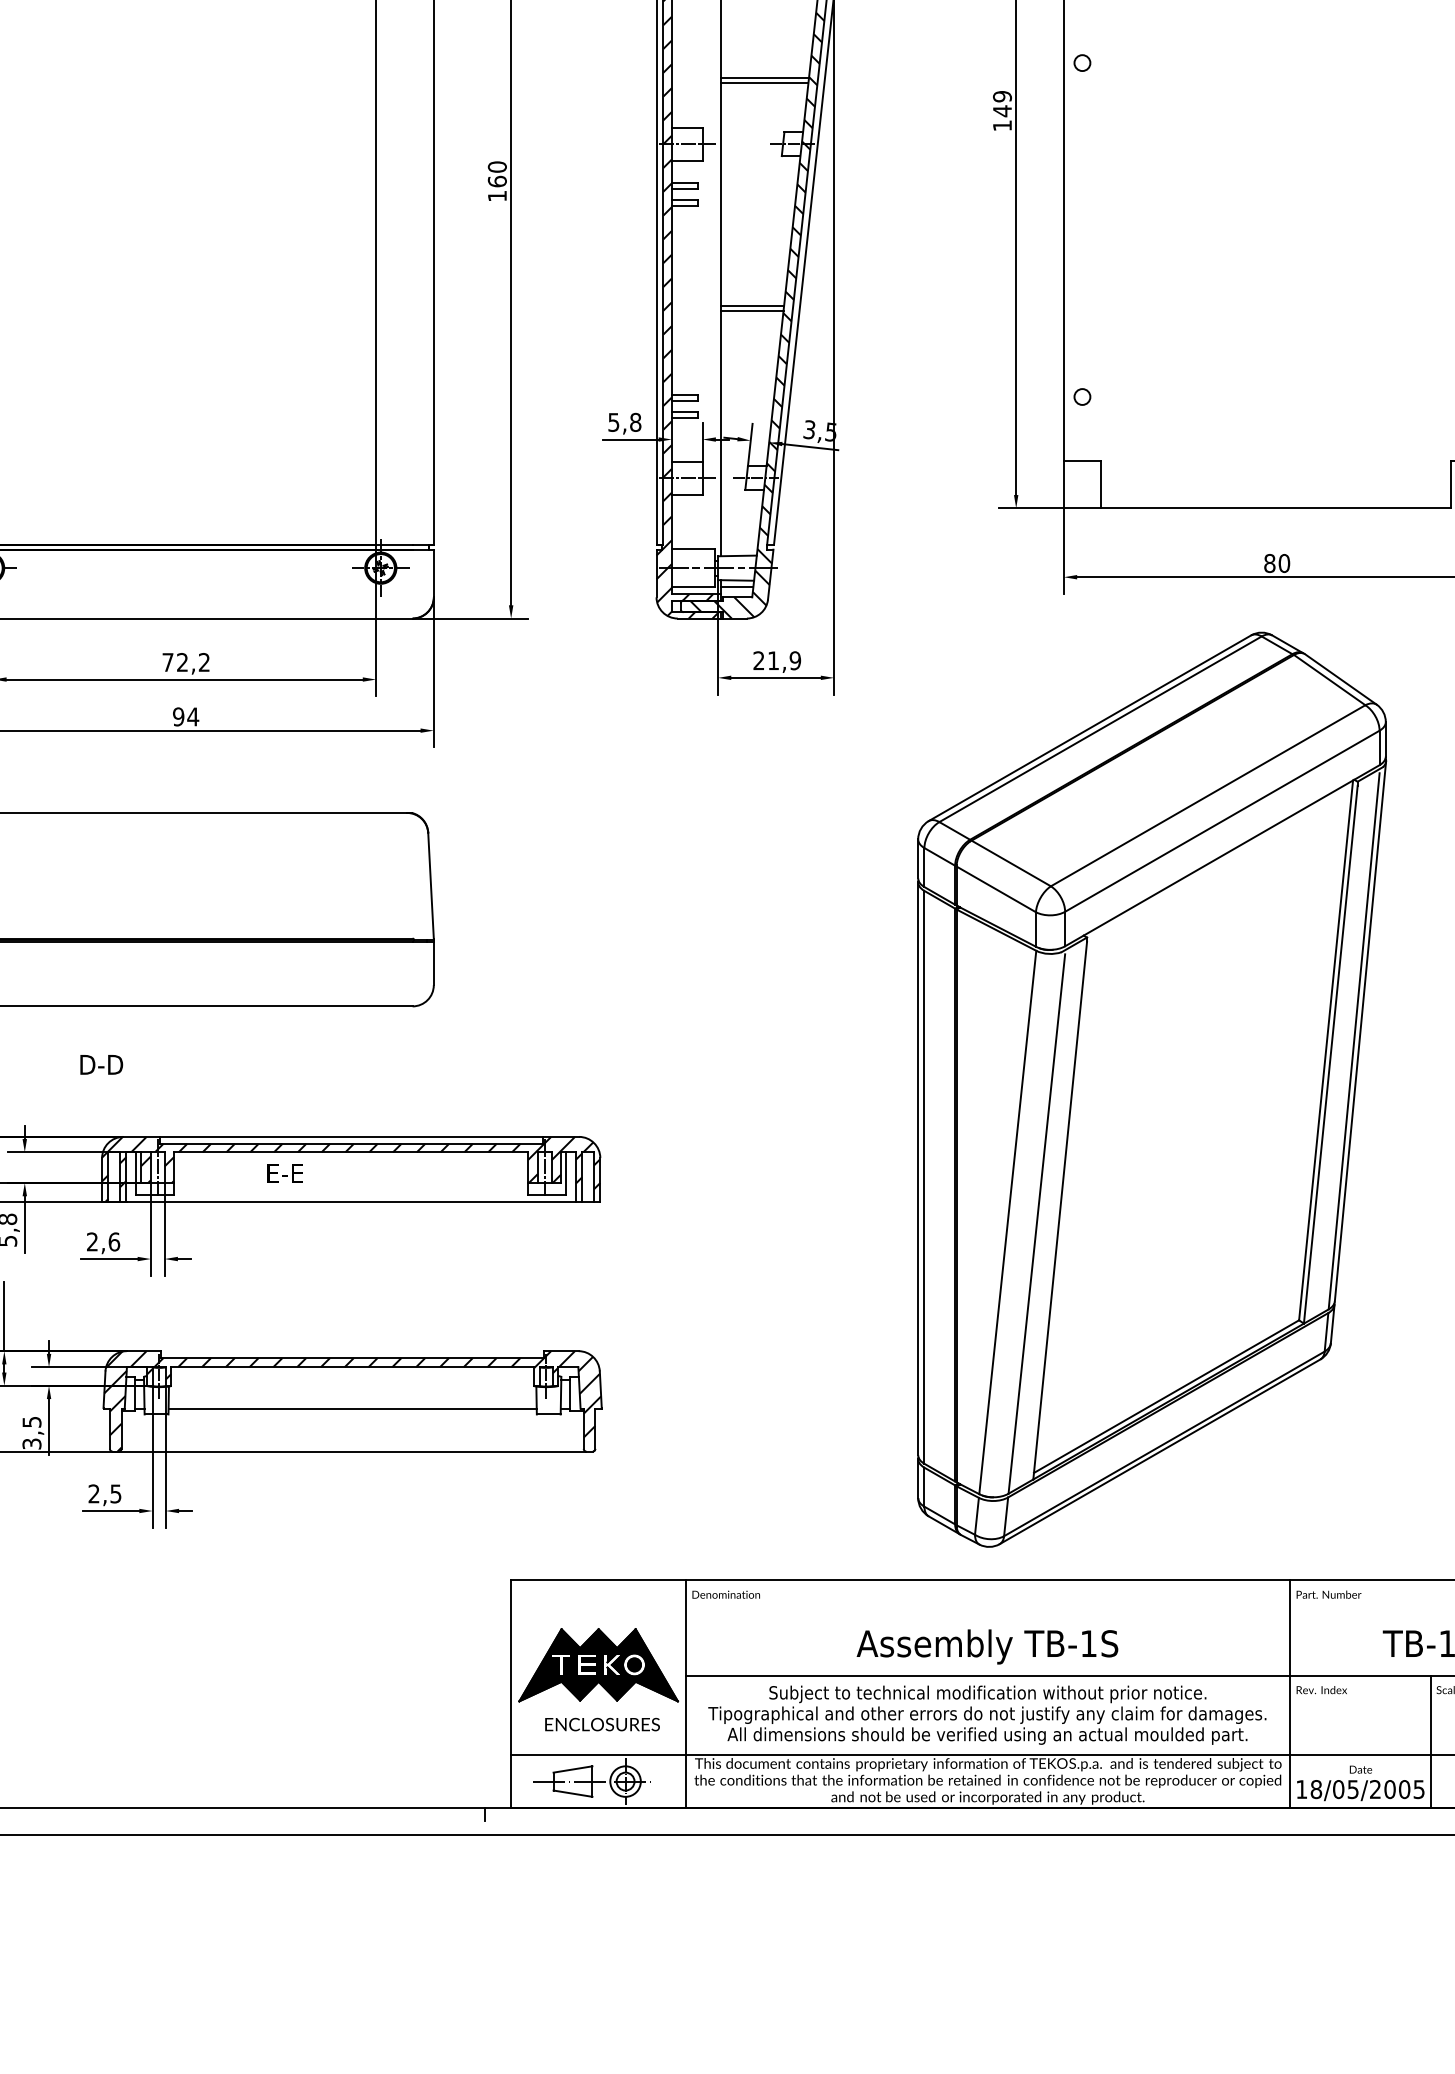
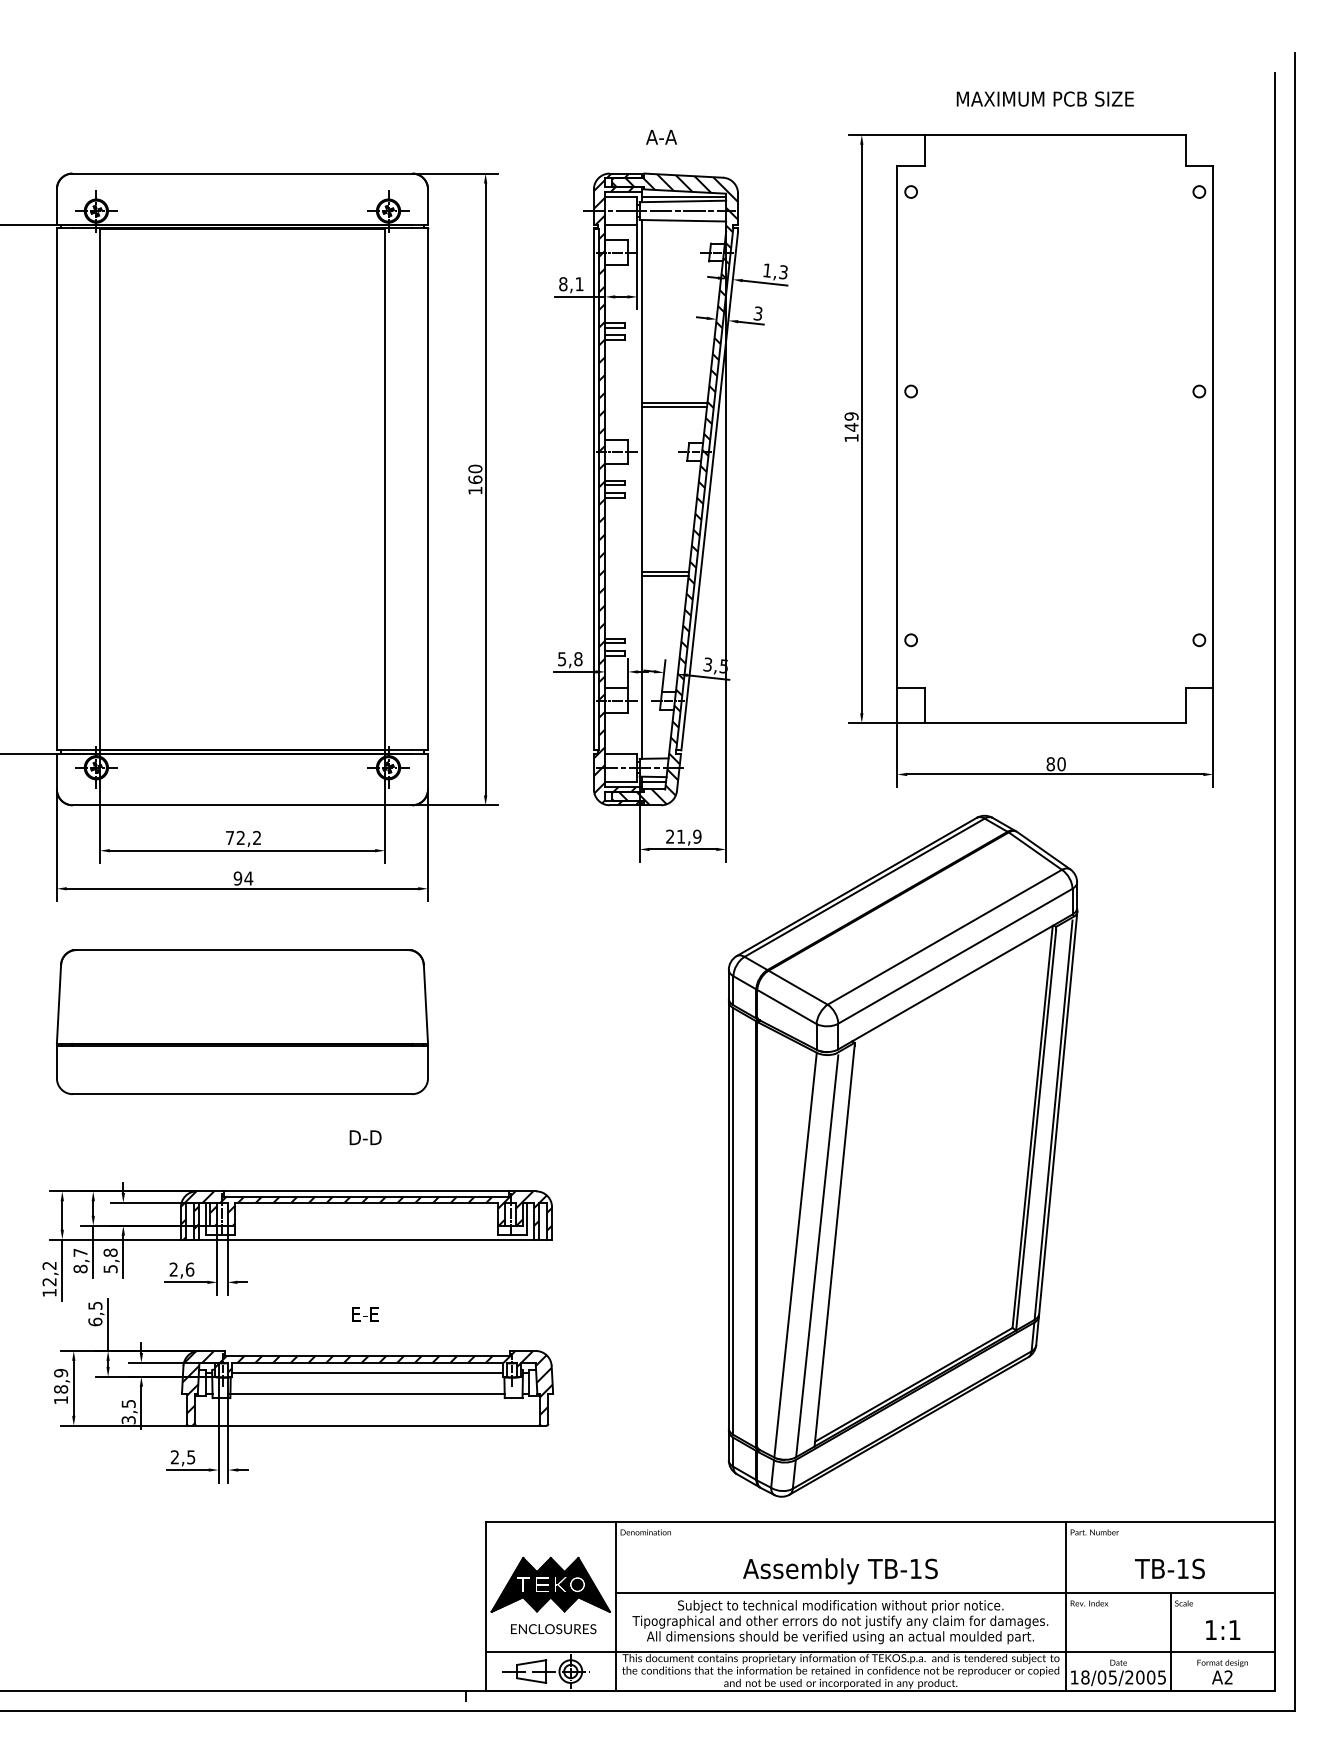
text: (101, 1064) -> (365, 1137), moved
part: (1152, 1088) -> (903, 1155), moved
text: (285, 1173) -> (365, 1314), moved
line: (352, 1380) -> (367, 1372), added

